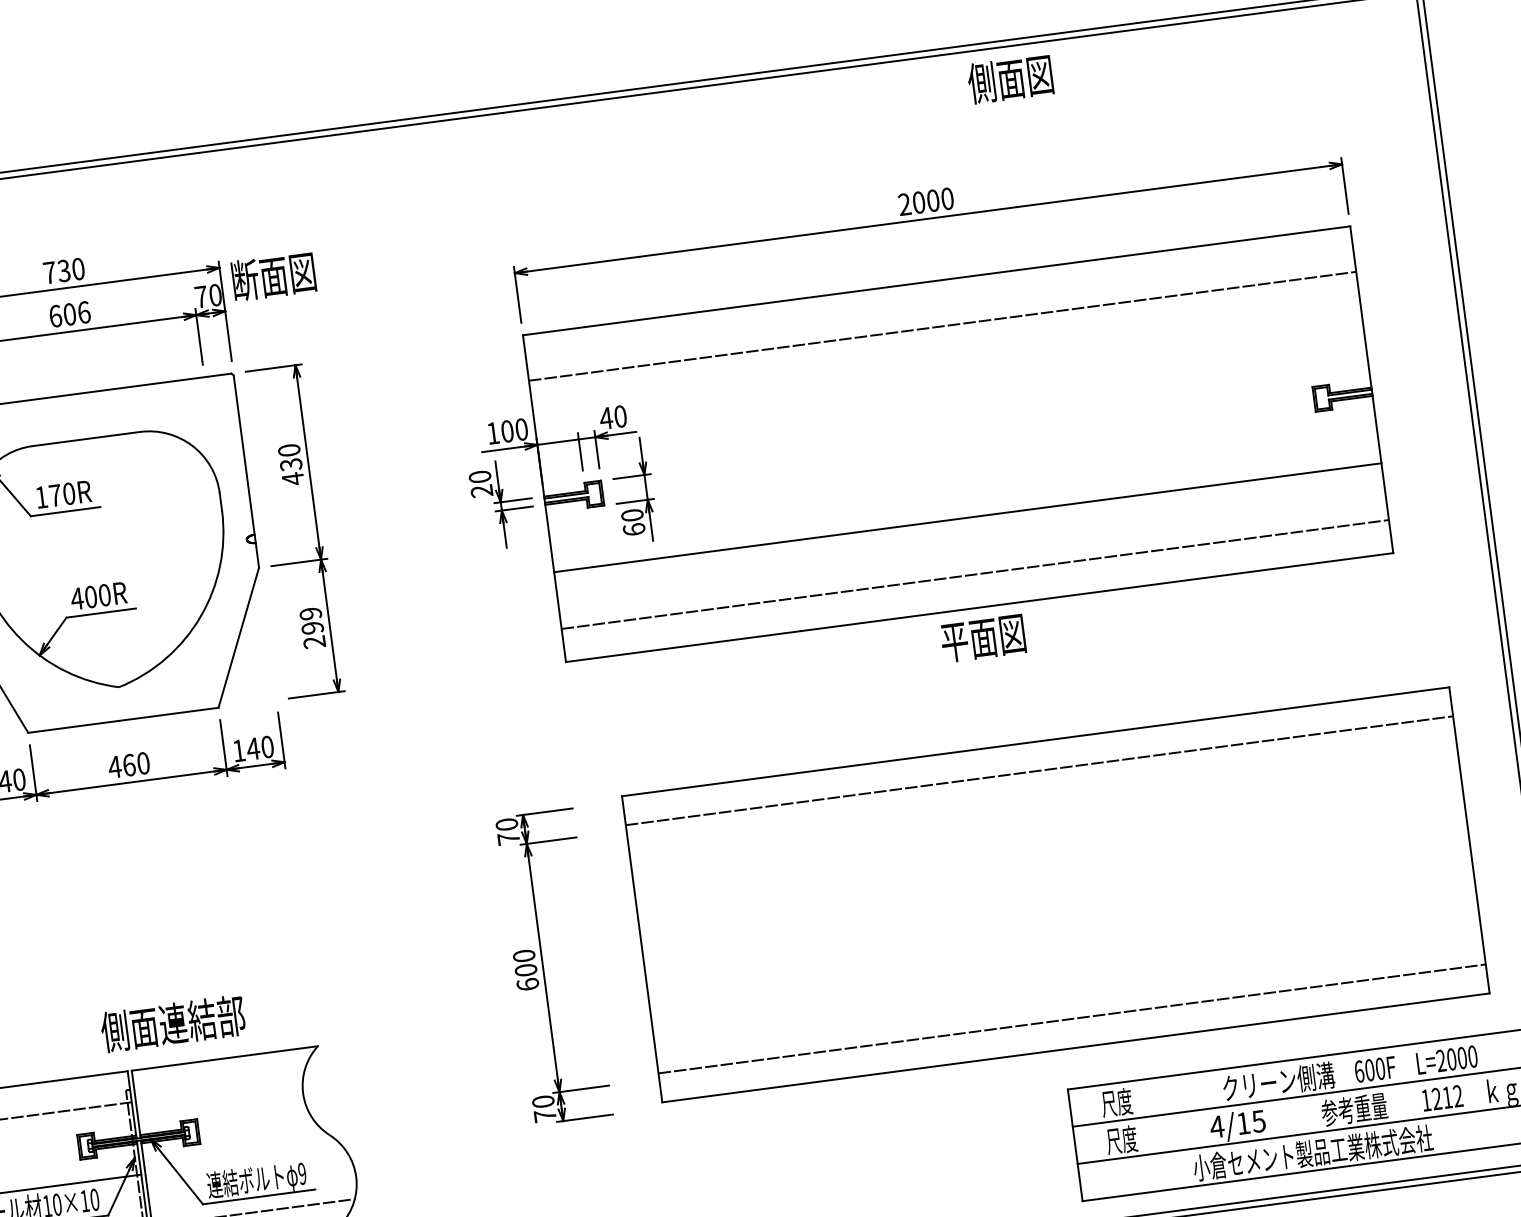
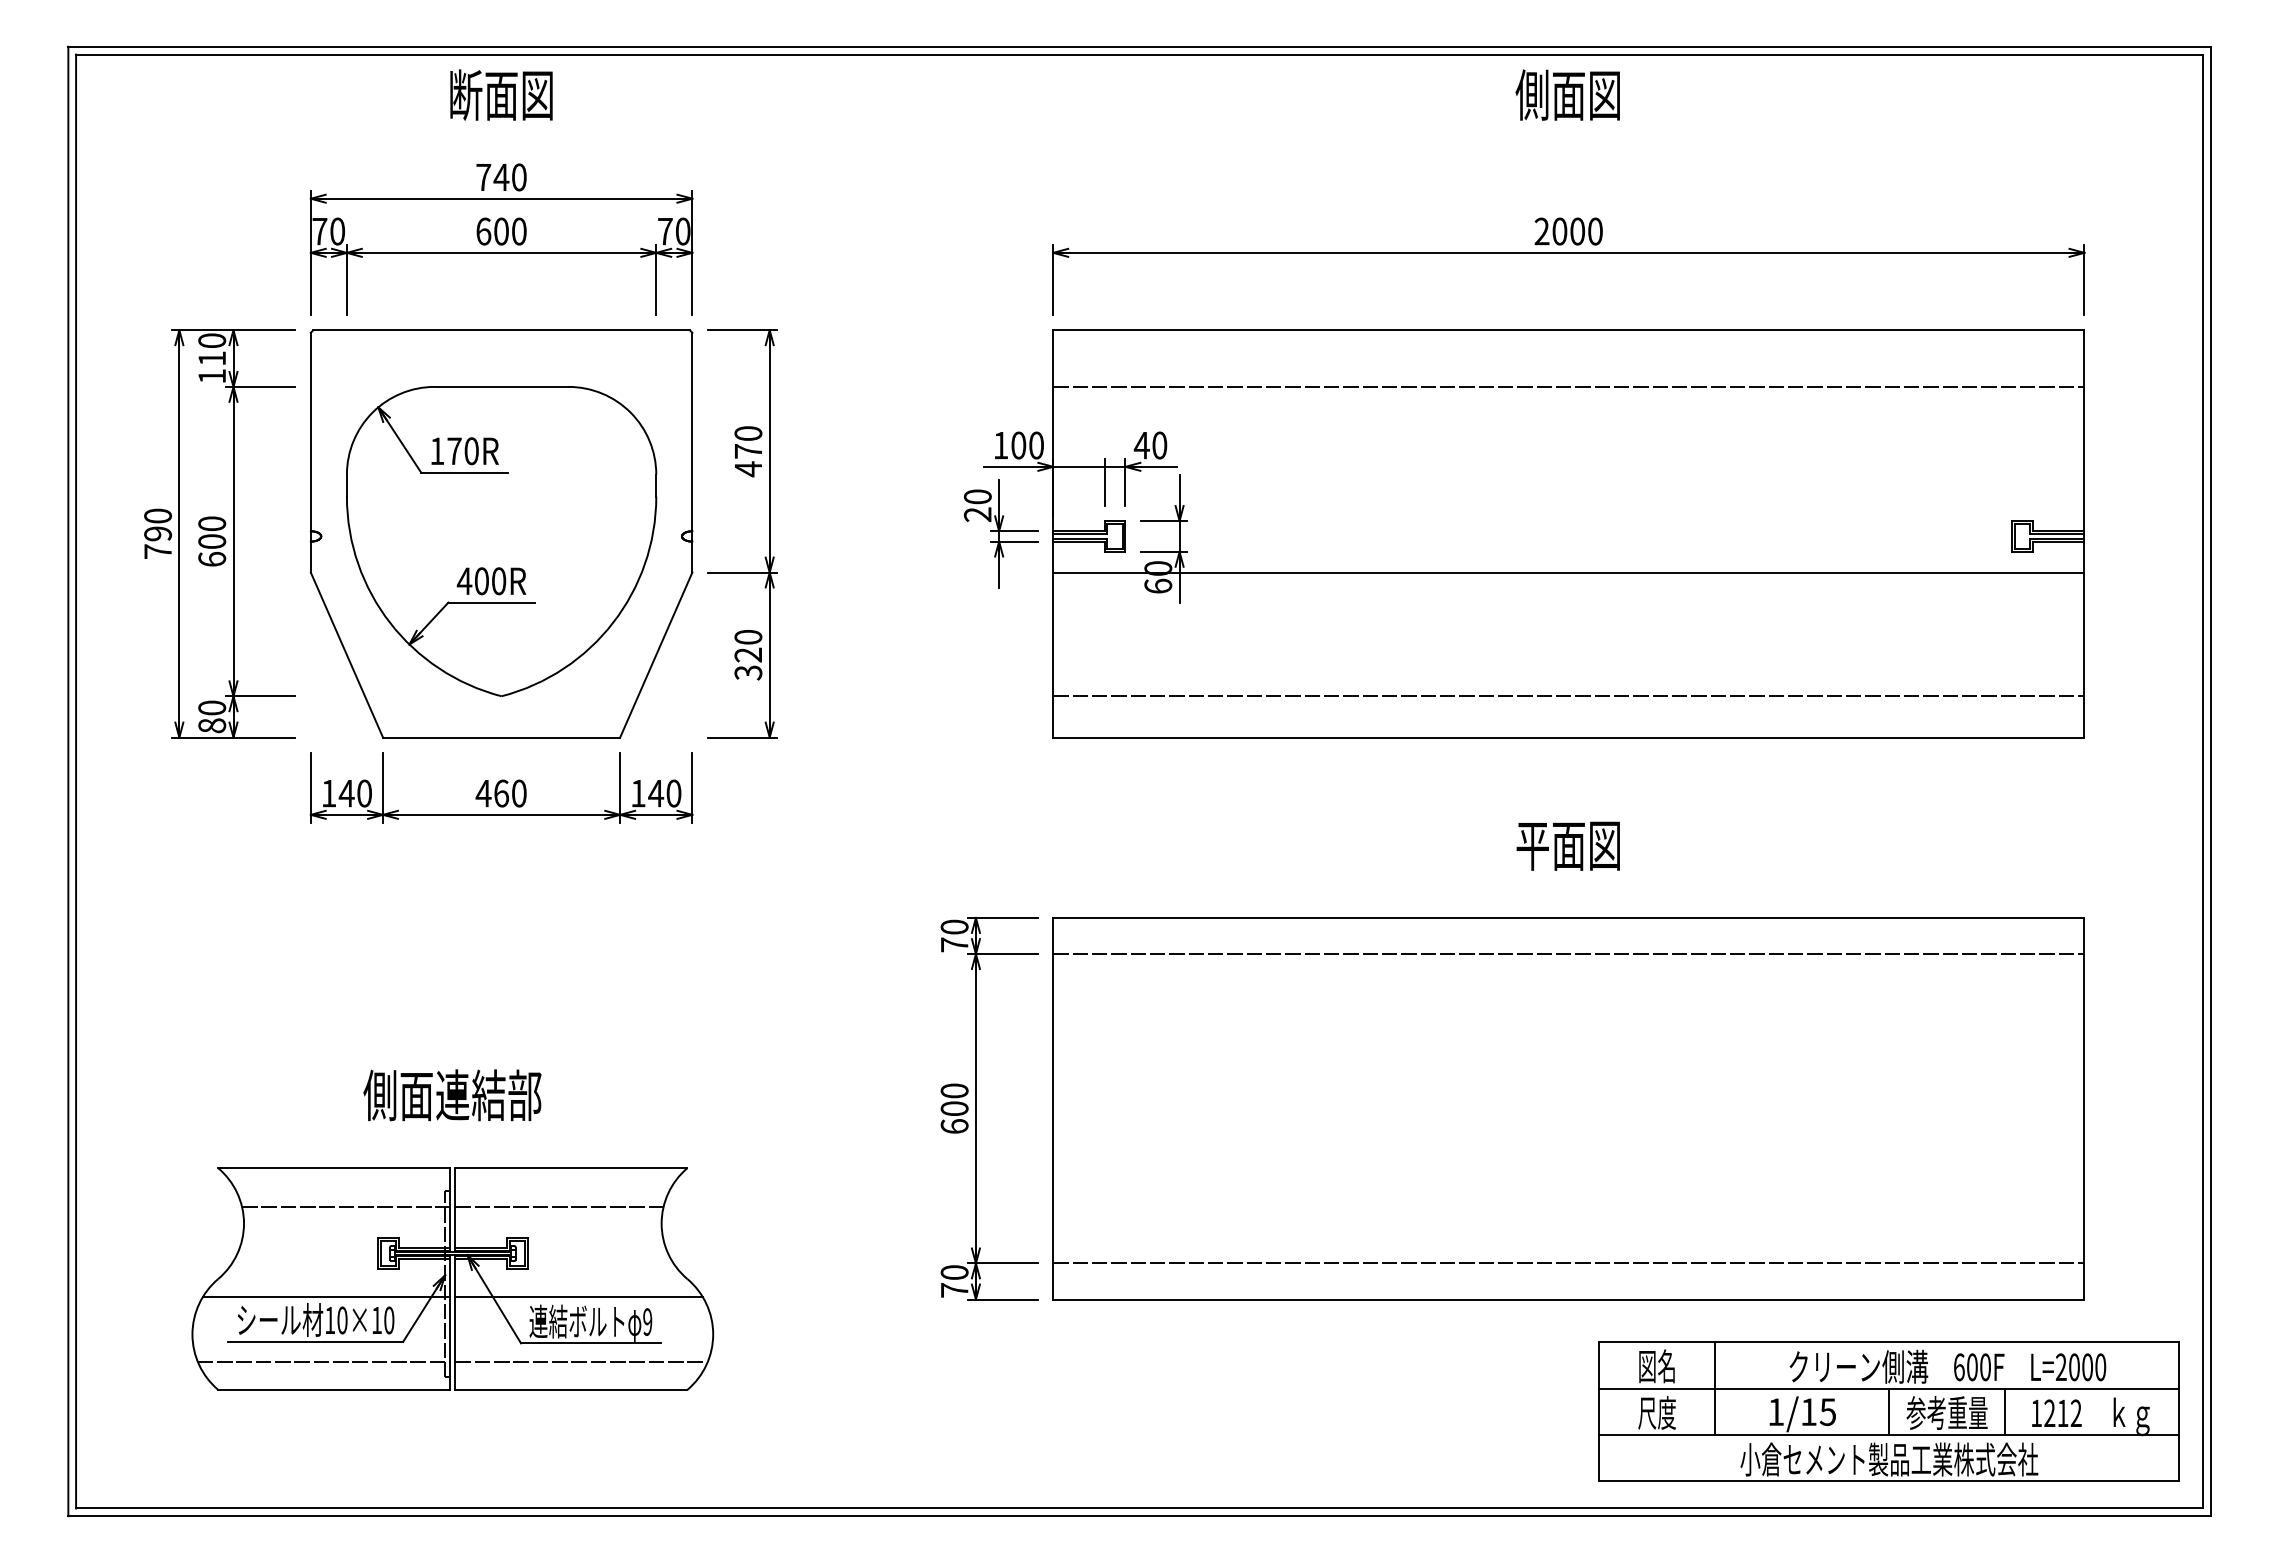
text: (1010, 78) -> (1567, 94), moved
text: (64, 271) -> (501, 177), 730 -> 740
text: (273, 276) -> (501, 94), moved
text: (84, 312) -> (519, 231), 606 -> 600
text: (291, 464) -> (748, 451), 430 -> 470
line: (967, 517) -> (1568, 572), moved
text: (312, 628) -> (748, 655), 299 -> 320
text: (982, 638) -> (1567, 845), moved
part: (1055, 894) -> (1568, 1108), moved
text: (173, 1023) -> (452, 1095), moved
line: (219, 1090) -> (559, 1206), added
text: (1116, 1102) -> (1656, 1366), 尺度 -> 図名
line: (1401, 1102) -> (2005, 1411), added
line: (1166, 1114) -> (1715, 1388), added
line: (1308, 1114) -> (1889, 1411), added
text: (1216, 1126) -> (1775, 1411), 4/15 -> 1/15
line: (244, 1161) -> (578, 1297), added

